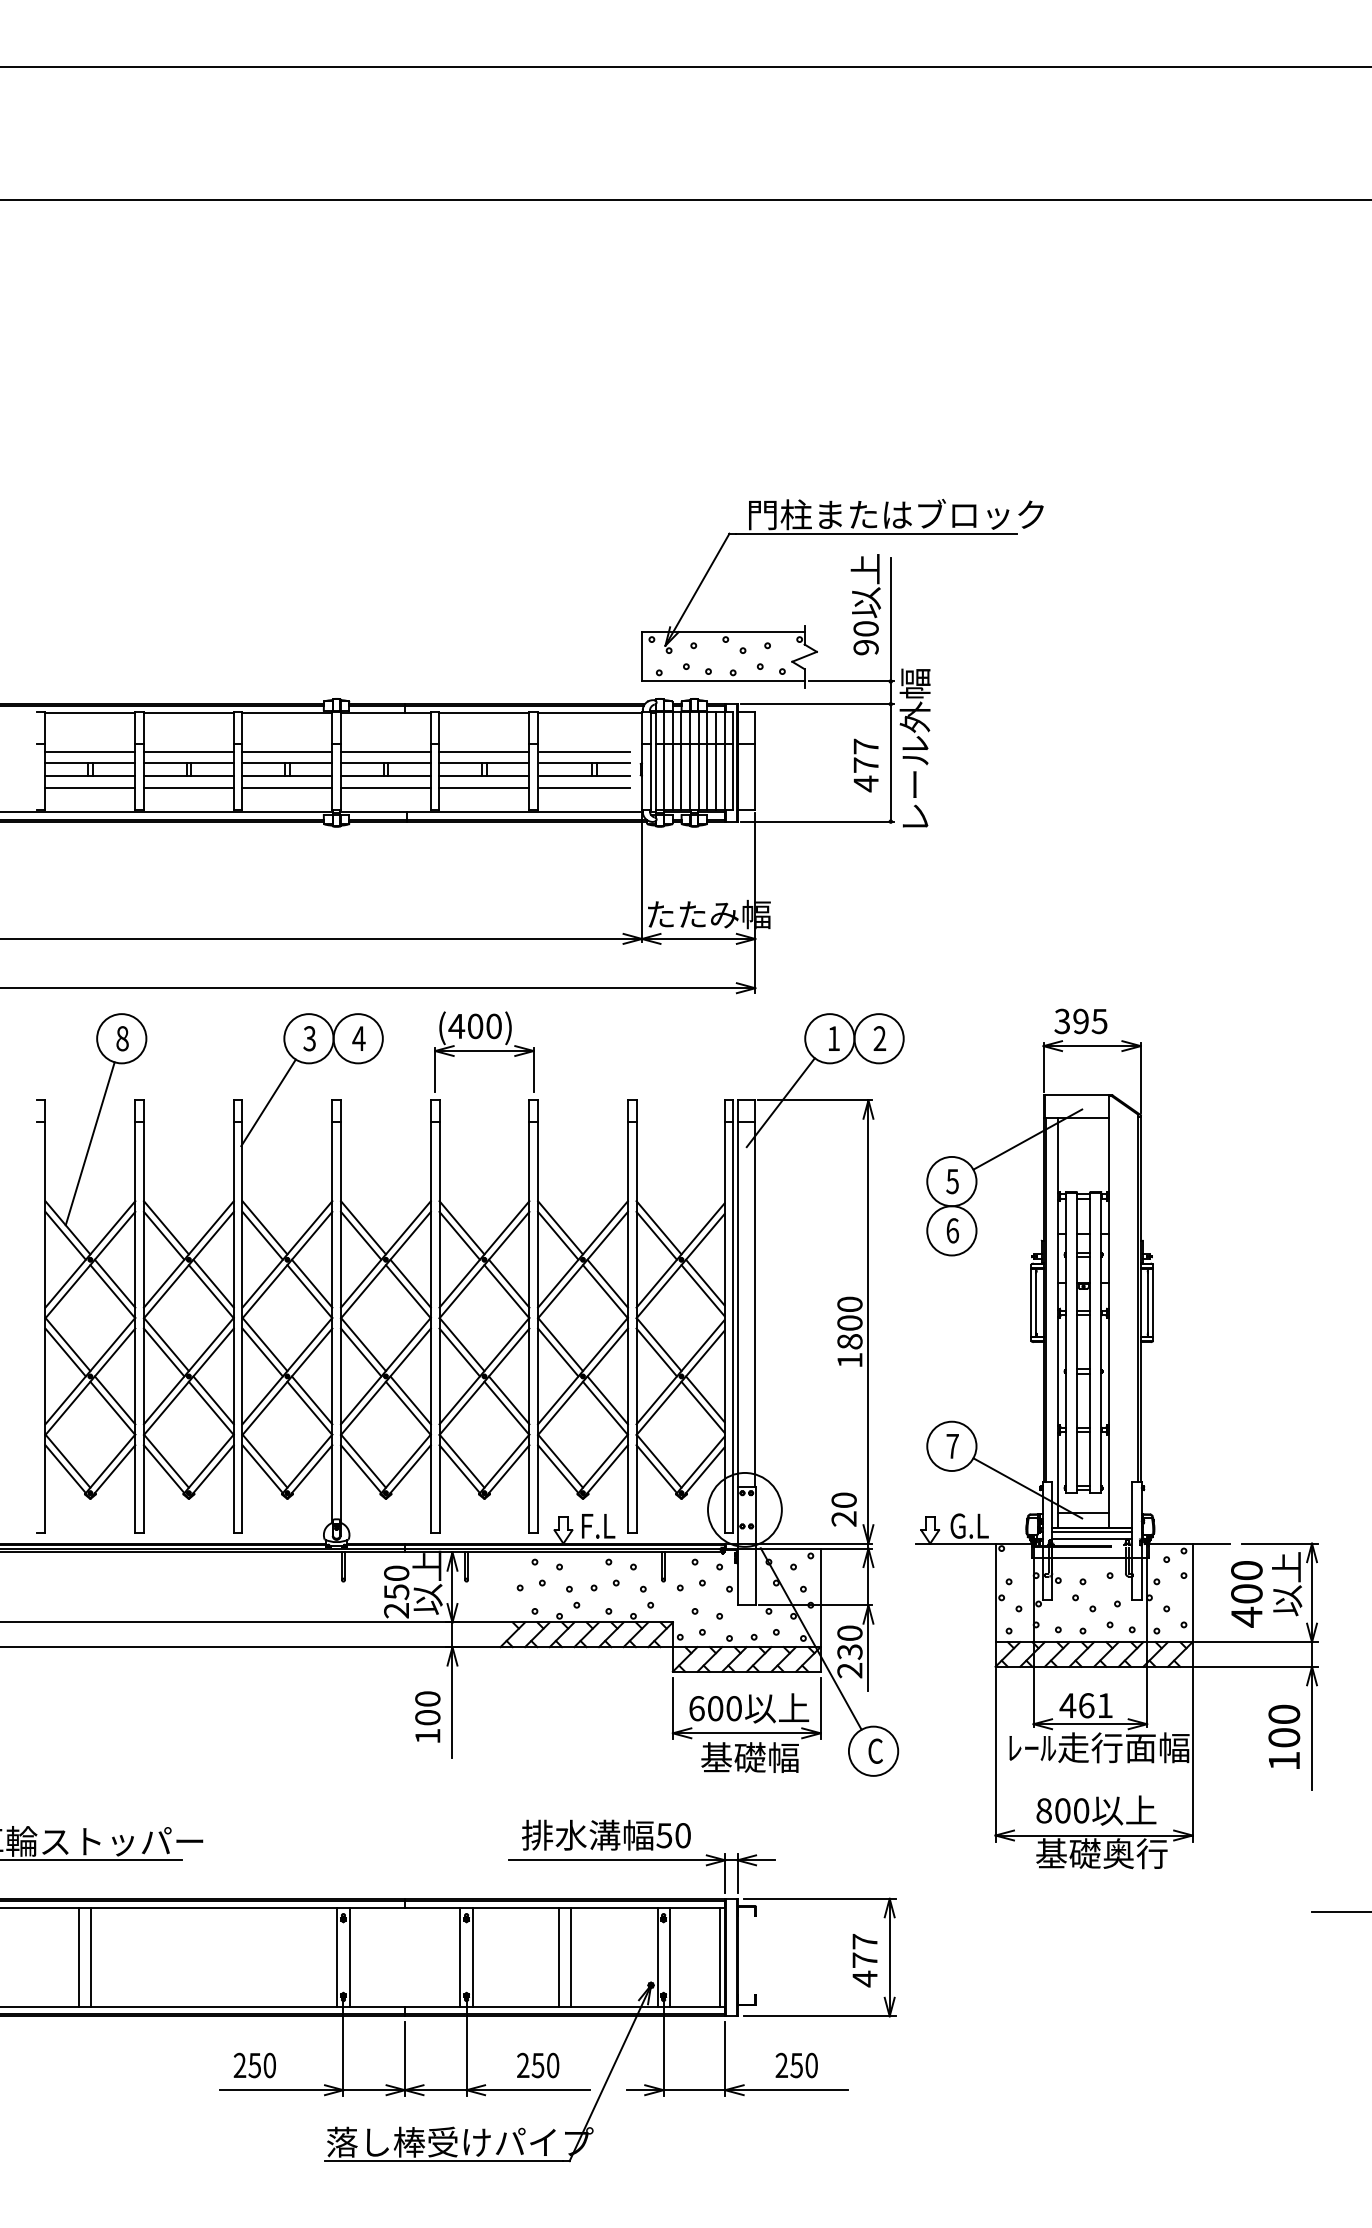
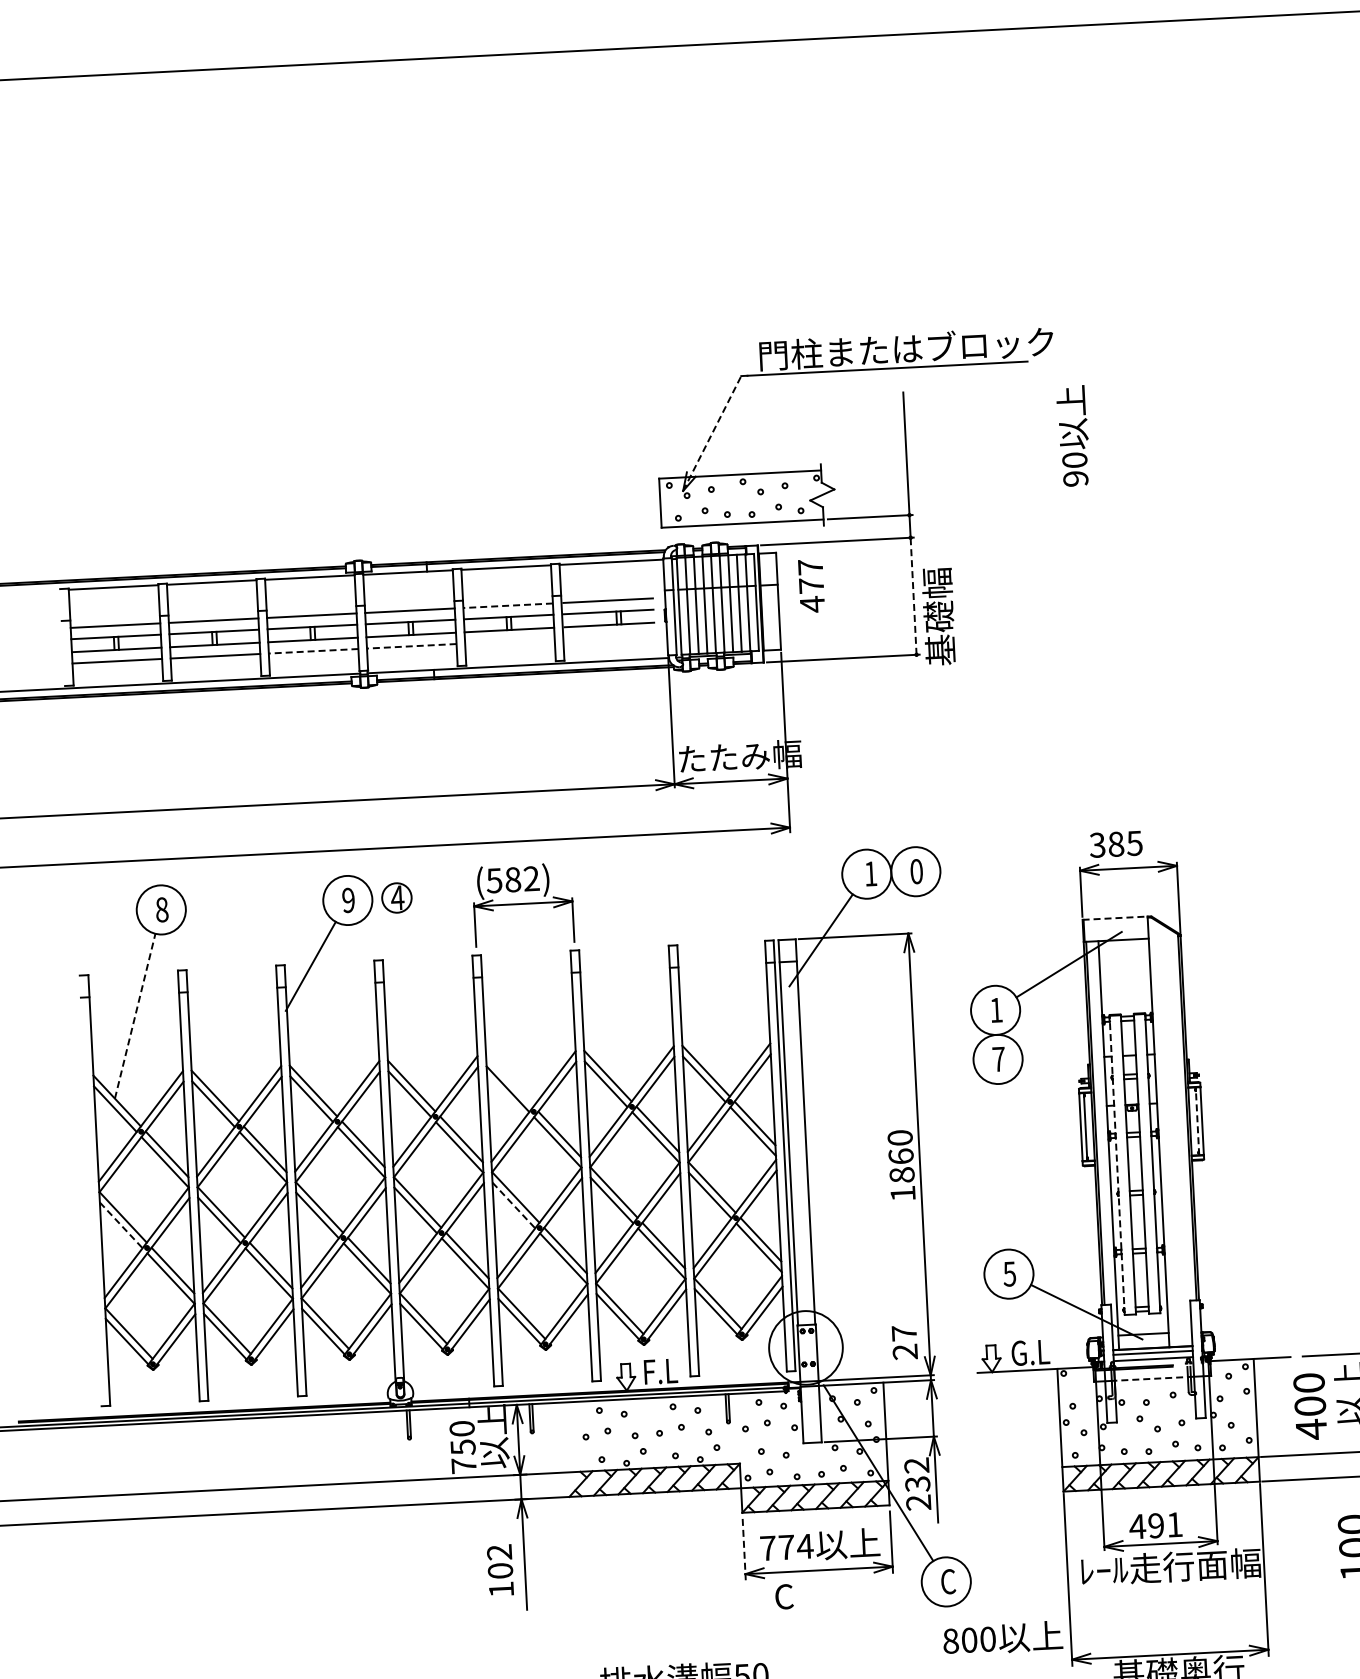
line: (697, 589) -> (712, 433), solid -> dashed
text: (865, 604) -> (1072, 436), moved
text: (914, 750) -> (936, 582), レール外幅 -> 基礎幅
line: (484, 751) -> (508, 605), solid -> dashed
line: (890, 762) -> (913, 595), solid -> dashed
text: (865, 765) -> (810, 586), moved
line: (287, 787) -> (313, 651), solid -> dashed
line: (385, 787) -> (411, 646), solid -> dashed
line: (484, 787) -> (510, 641), removed
line: (584, 787) -> (609, 636), removed
text: (1080, 1021) -> (1115, 844), 395 -> 385
text: (474, 1026) -> (512, 879), (400) -> (582)
text: (309, 1038) -> (348, 900), 3 -> 9
circle: (357, 1038) -> (396, 897), size x0.6
text: (879, 1038) -> (916, 871), 2 -> 0
line: (1076, 1095) -> (1115, 918), solid -> dashed
line: (90, 1143) -> (135, 1015), solid -> dashed
text: (952, 1181) -> (996, 1010), 5 -> 1
line: (461, 1227) -> (509, 1080), removed
text: (952, 1230) -> (998, 1059), 6 -> 7
line: (1148, 1302) -> (1197, 1120), solid -> dashed
text: (849, 1322) -> (900, 1155), 1800 -> 1860
line: (1065, 1342) -> (1116, 1164), solid -> dashed
line: (65, 1352) -> (121, 1225), solid -> dashed
line: (460, 1352) -> (514, 1205), solid -> dashed
text: (952, 1446) -> (1009, 1274), 7 -> 5
text: (843, 1499) -> (903, 1332), 20 -> 27
line: (1092, 1558) -> (1154, 1378), solid -> dashed
text: (396, 1610) -> (463, 1465), 250 -> 750
text: (849, 1633) -> (916, 1465), 230 -> 232
text: (427, 1698) -> (499, 1551), 100 -> 102
text: (1086, 1705) -> (1156, 1525), 461 -> 491
line: (672, 1708) -> (743, 1549), solid -> dashed
text: (715, 1708) -> (786, 1547), 600 -> 774
text: (749, 1757) -> (823, 1594), 基礎幅 -> C
text: (1096, 1810) -> (1003, 1638), moved

